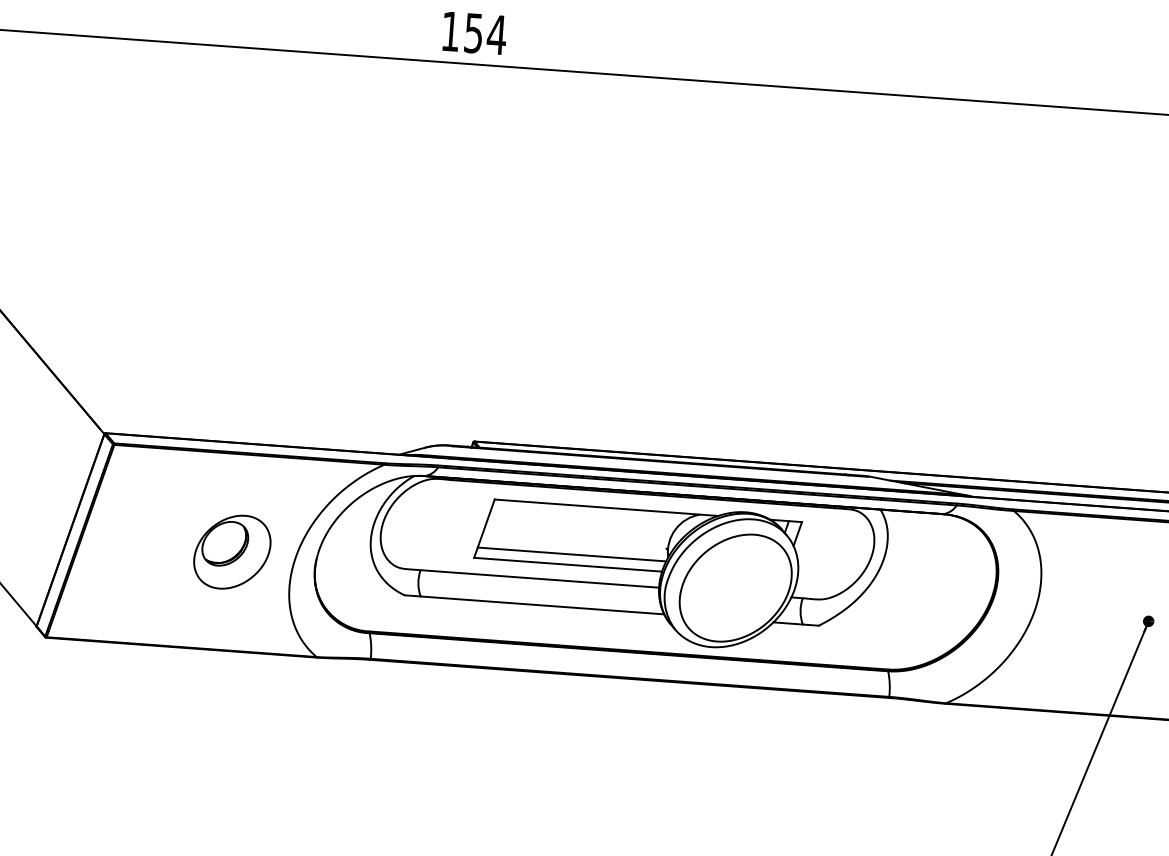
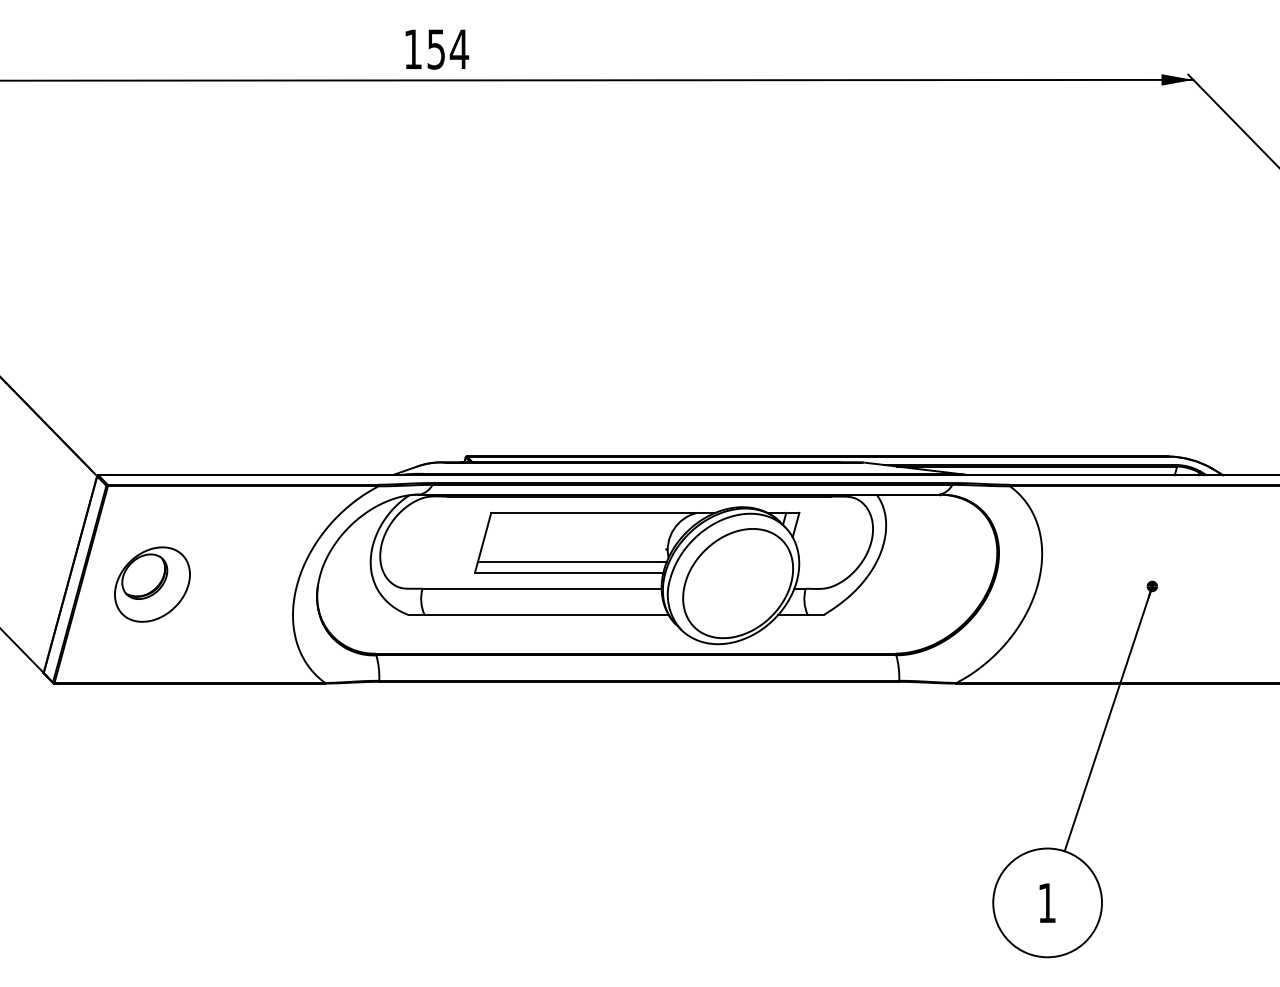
part: (232, 552) -> (152, 584), moved

